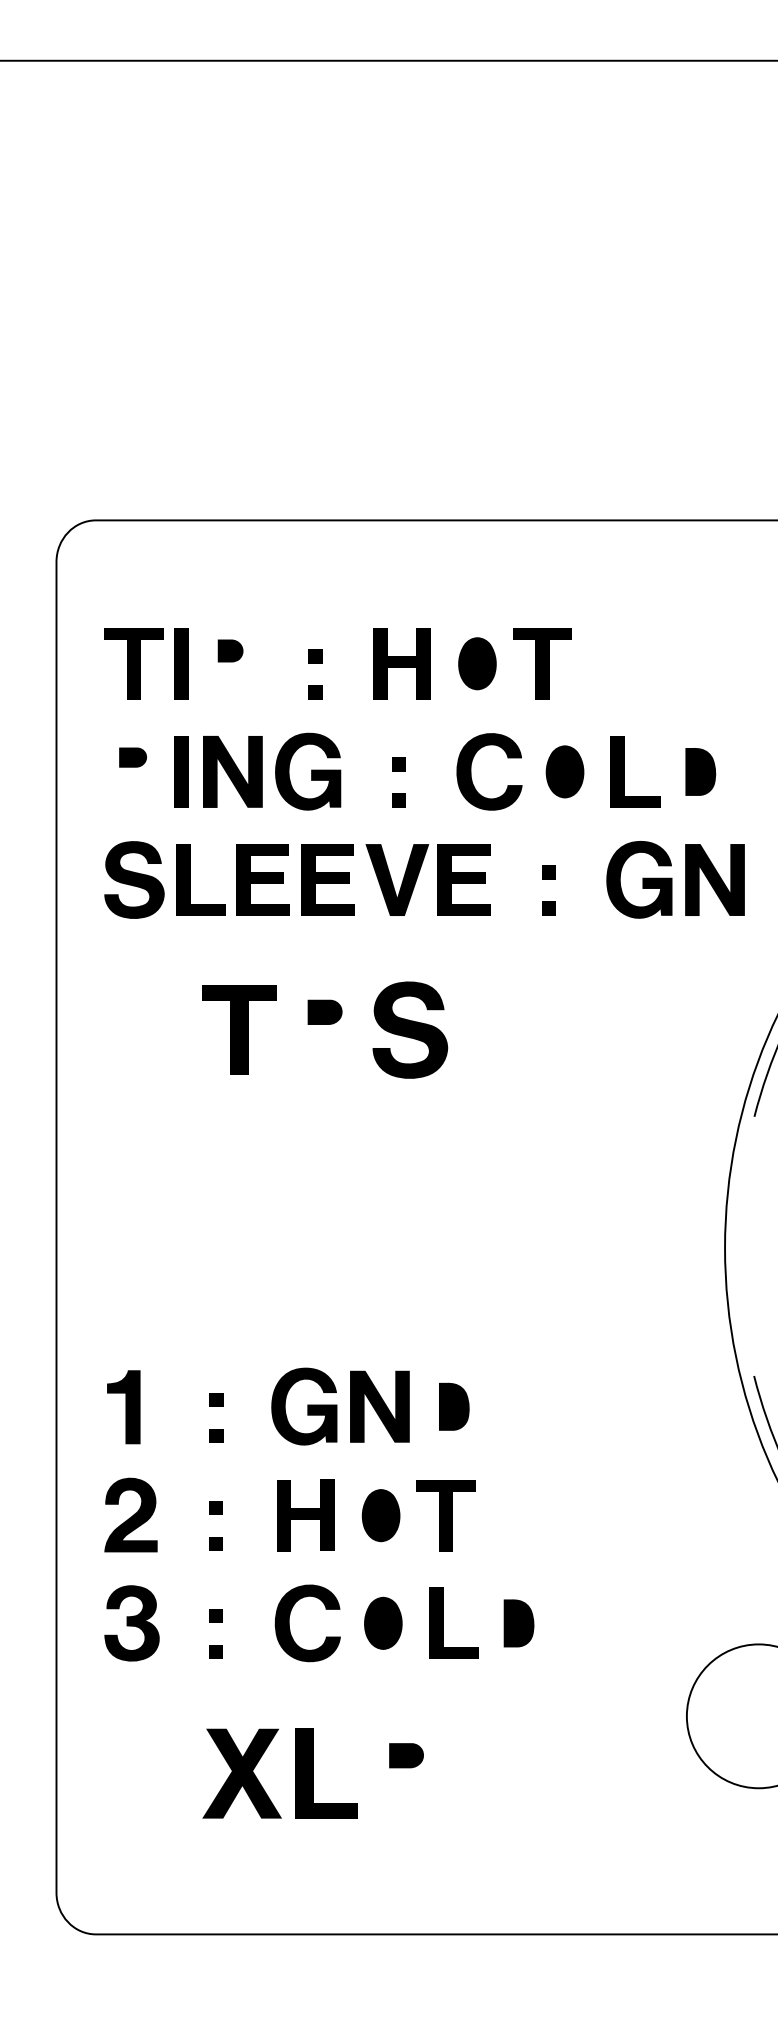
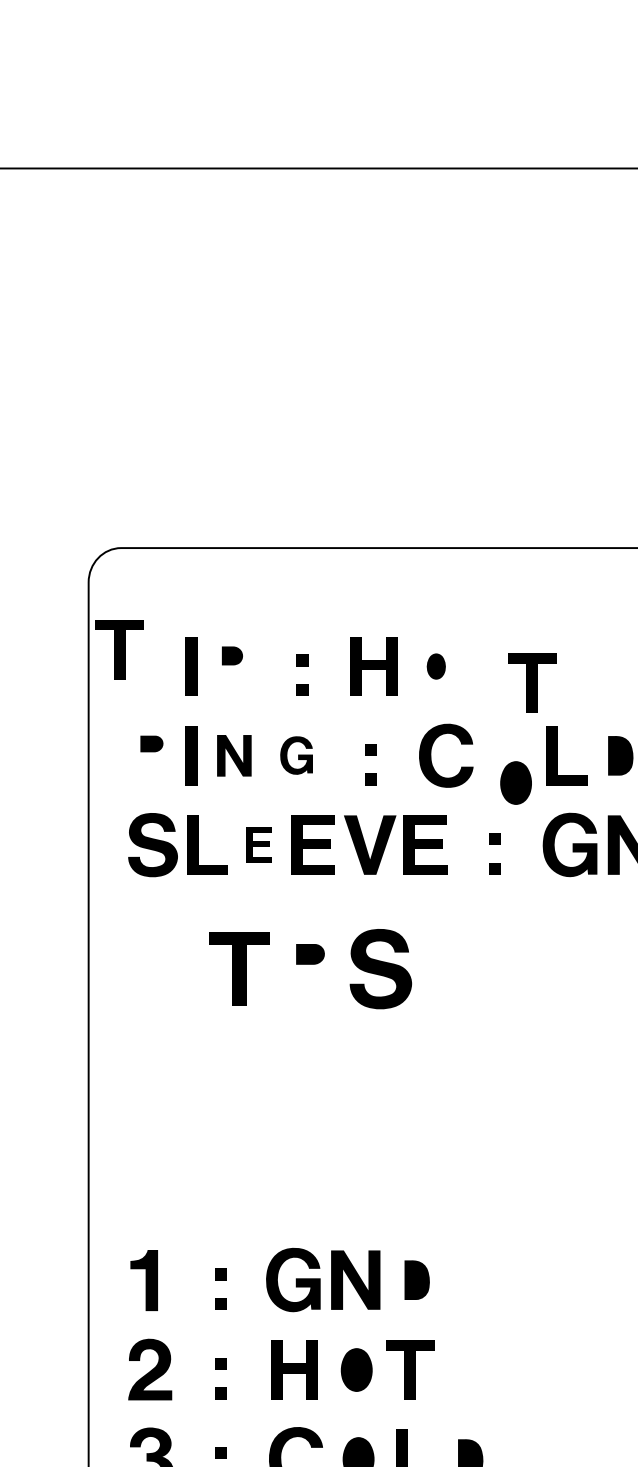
part: (133, 663) -> (119, 649), moved
part: (477, 663) -> (436, 666), size x0.6
part: (542, 663) -> (532, 682), moved
part: (232, 771) -> (234, 755), size x0.7
part: (308, 771) -> (296, 755), size x0.6
part: (564, 771) -> (515, 782), moved
part: (262, 879) -> (258, 844), size x0.6

